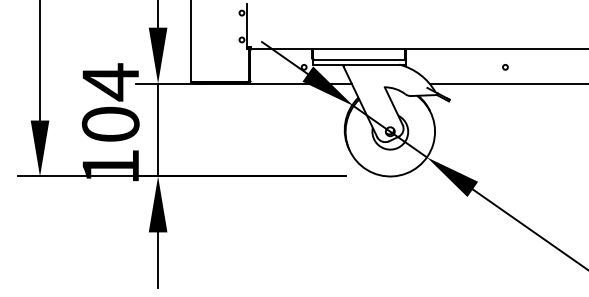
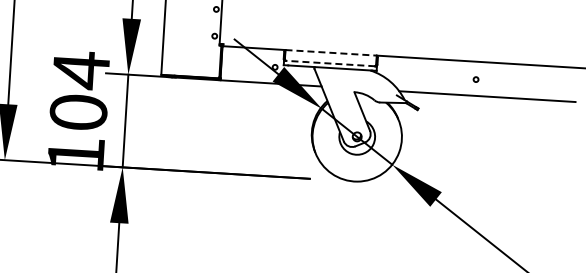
line: (359, 49) -> (331, 52), solid -> dashed
line: (359, 60) -> (330, 63), solid -> dashed

